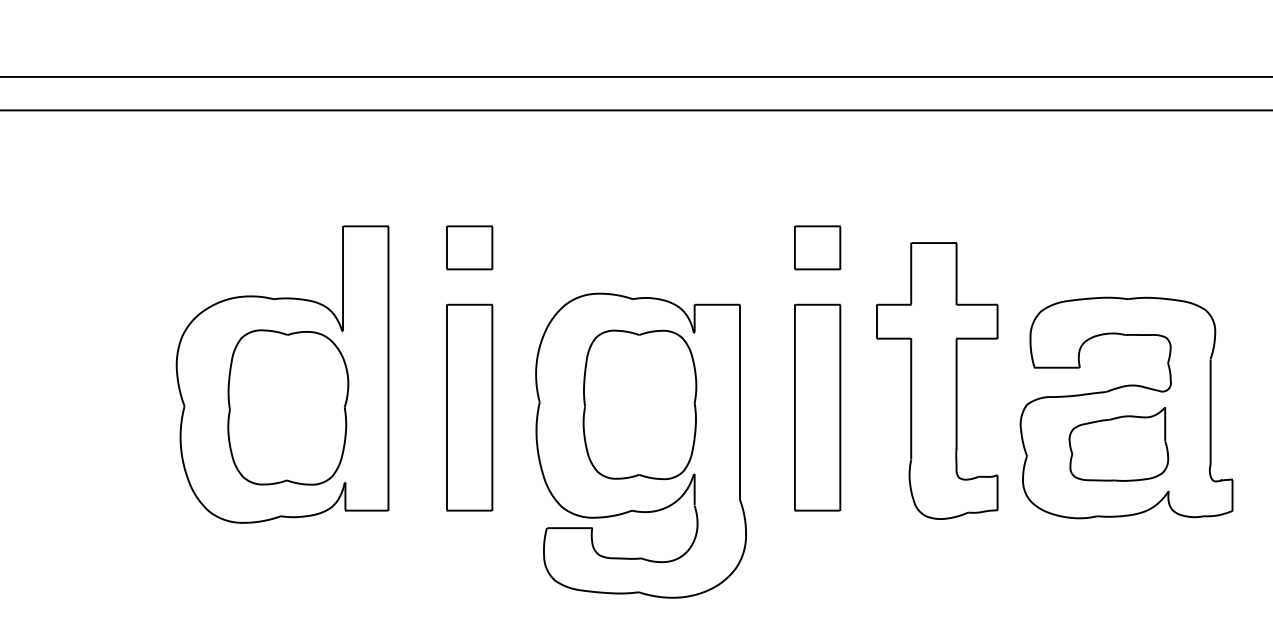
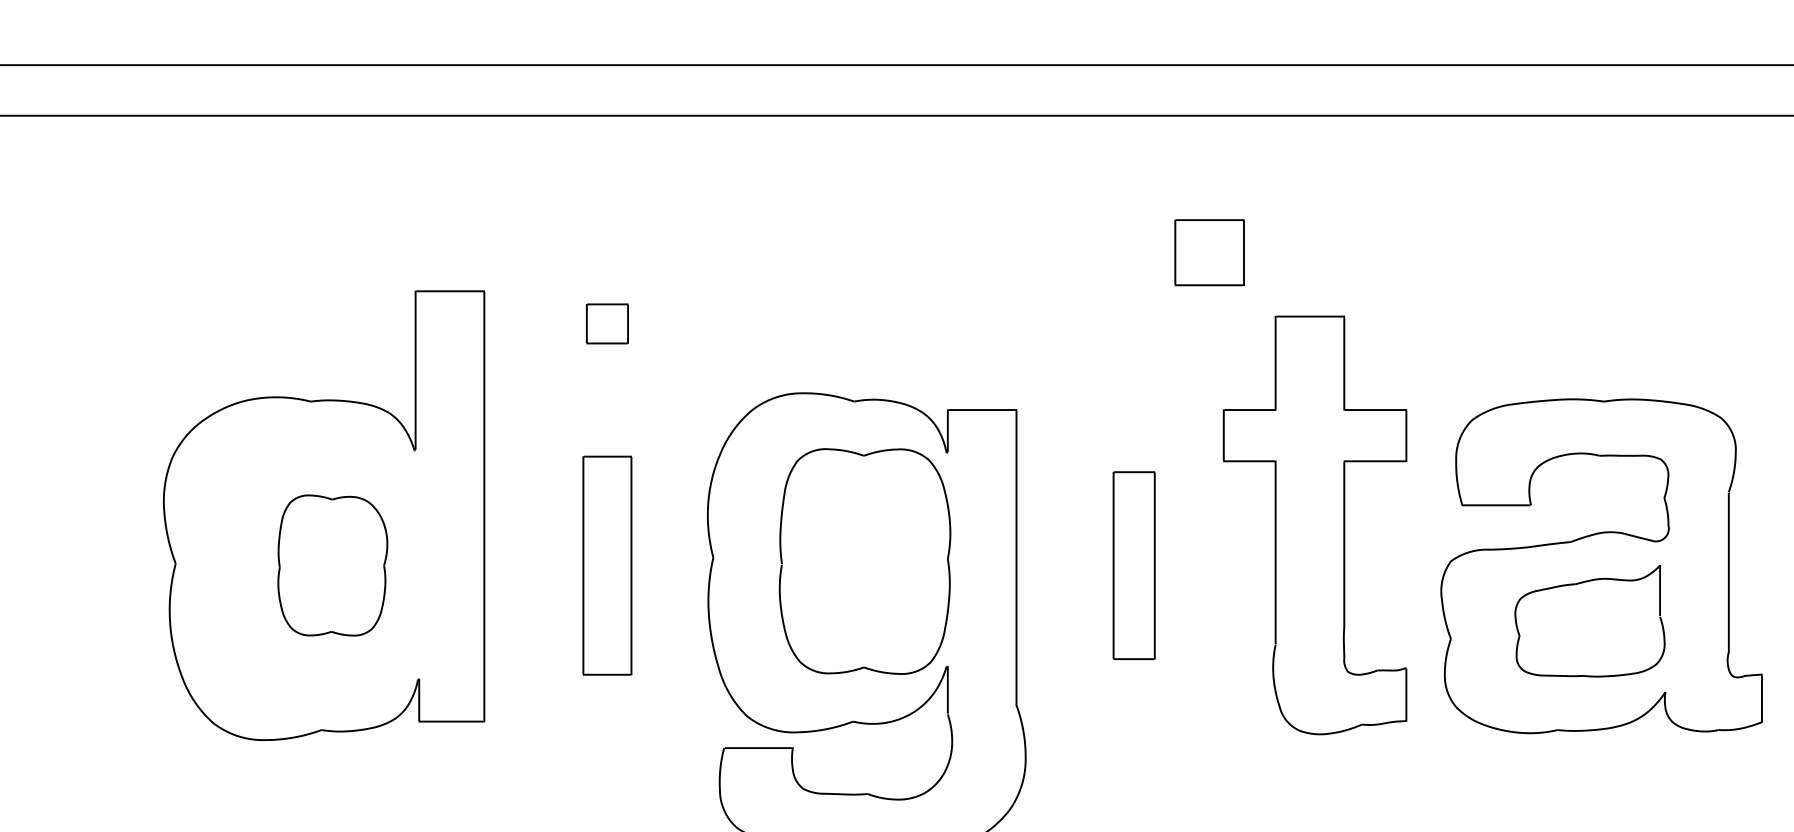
part: (469, 247) -> (607, 323), size x0.6
part: (817, 247) -> (1209, 252), moved
part: (288, 407) -> (333, 565), size x0.6
part: (469, 407) -> (607, 565), size x0.7
part: (817, 407) -> (1133, 565), size x0.6

